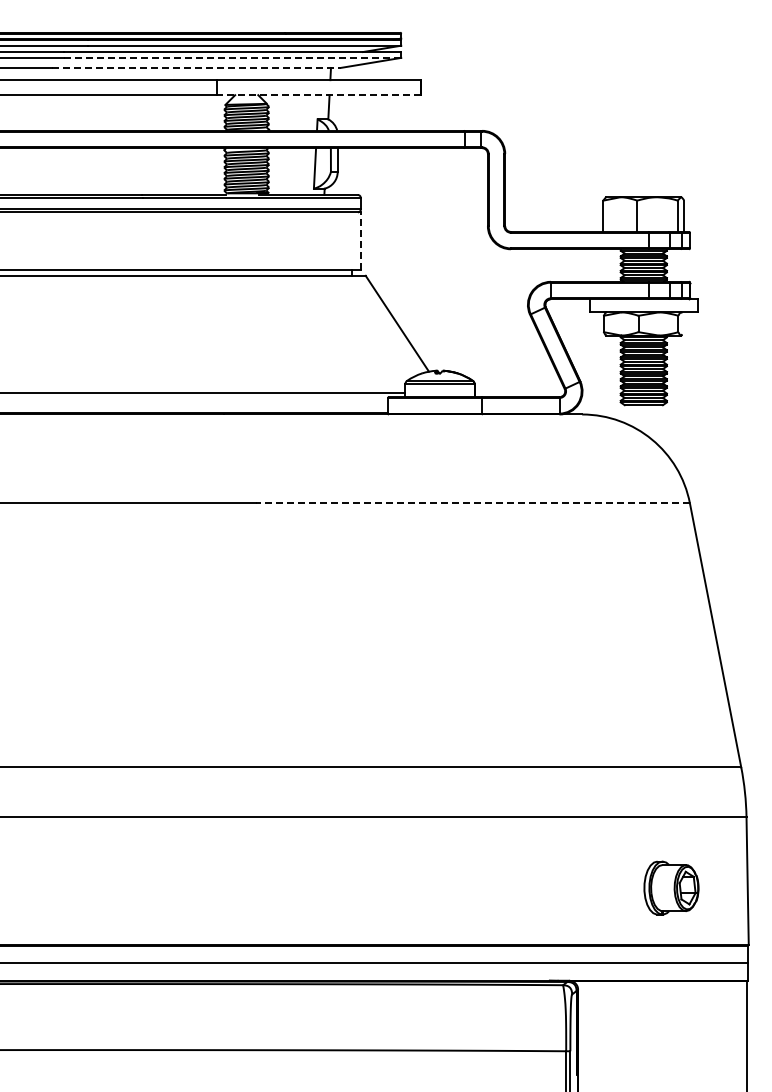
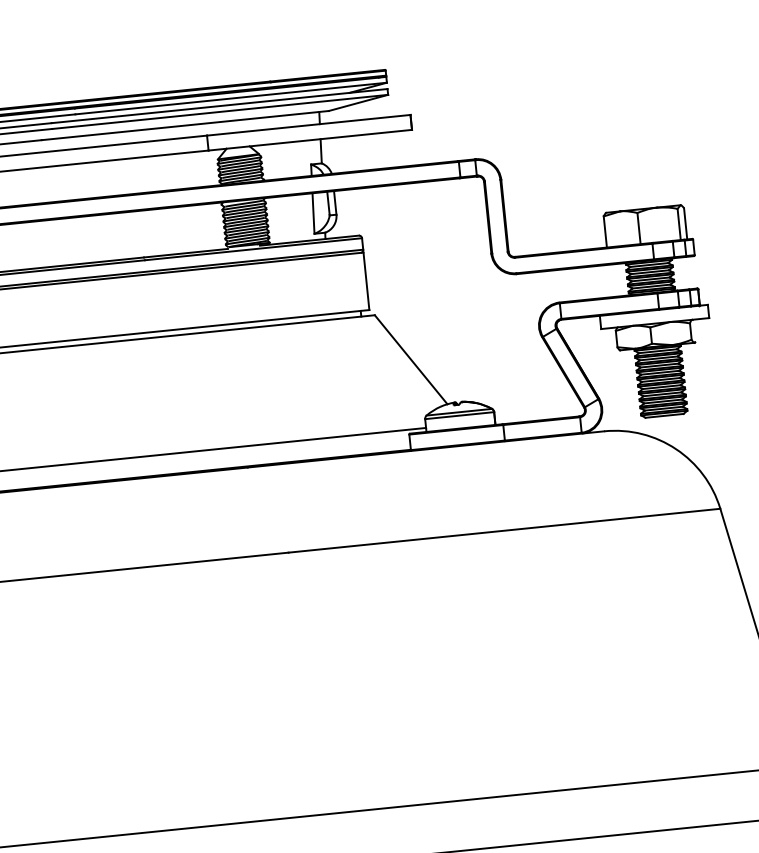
line: (232, 57) -> (220, 111), dashed -> solid
line: (196, 67) -> (185, 125), dashed -> solid
line: (318, 95) -> (309, 140), dashed -> solid
line: (360, 241) -> (366, 281), dashed -> solid
line: (472, 503) -> (504, 530), dashed -> solid

